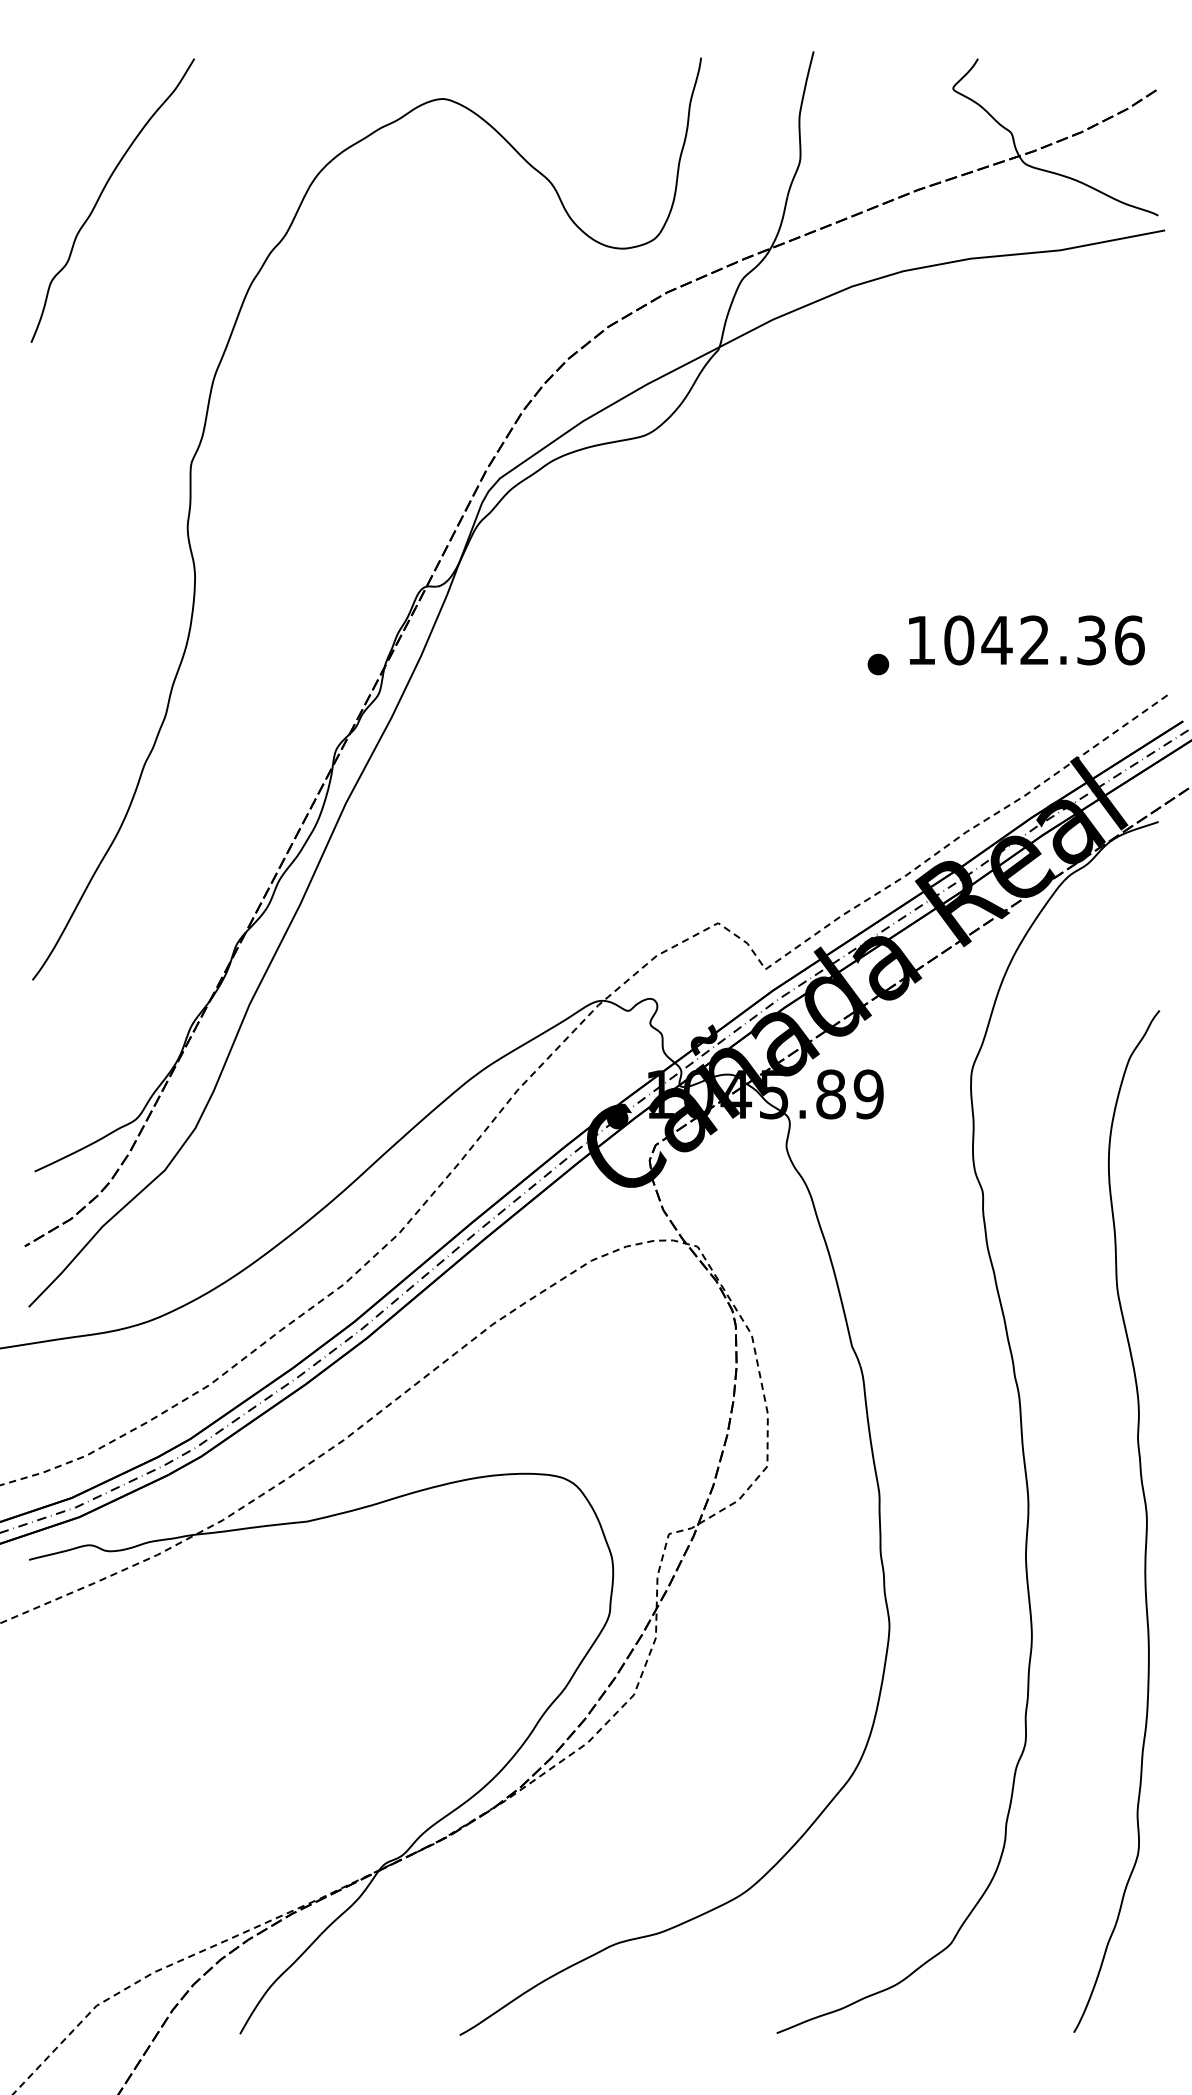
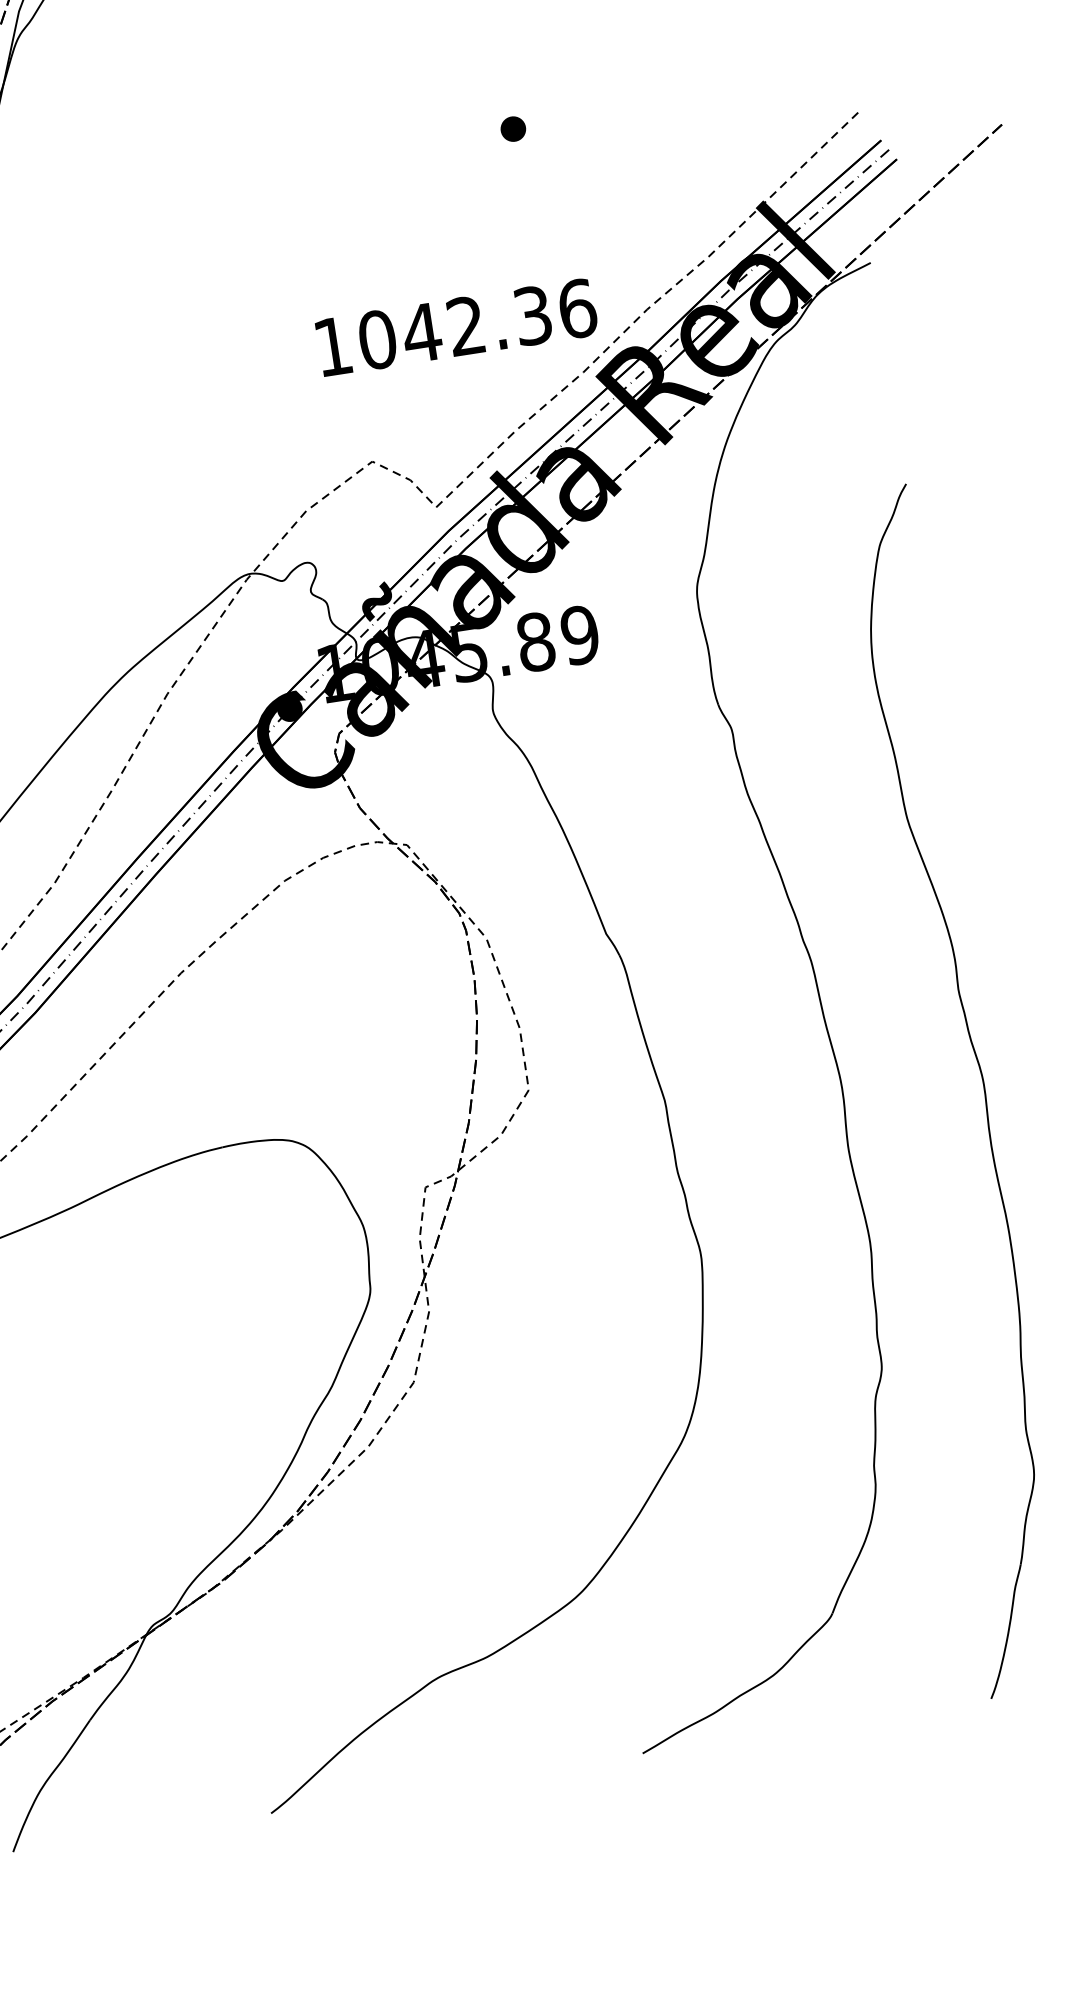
text: (1026, 640) -> (456, 327), moved

